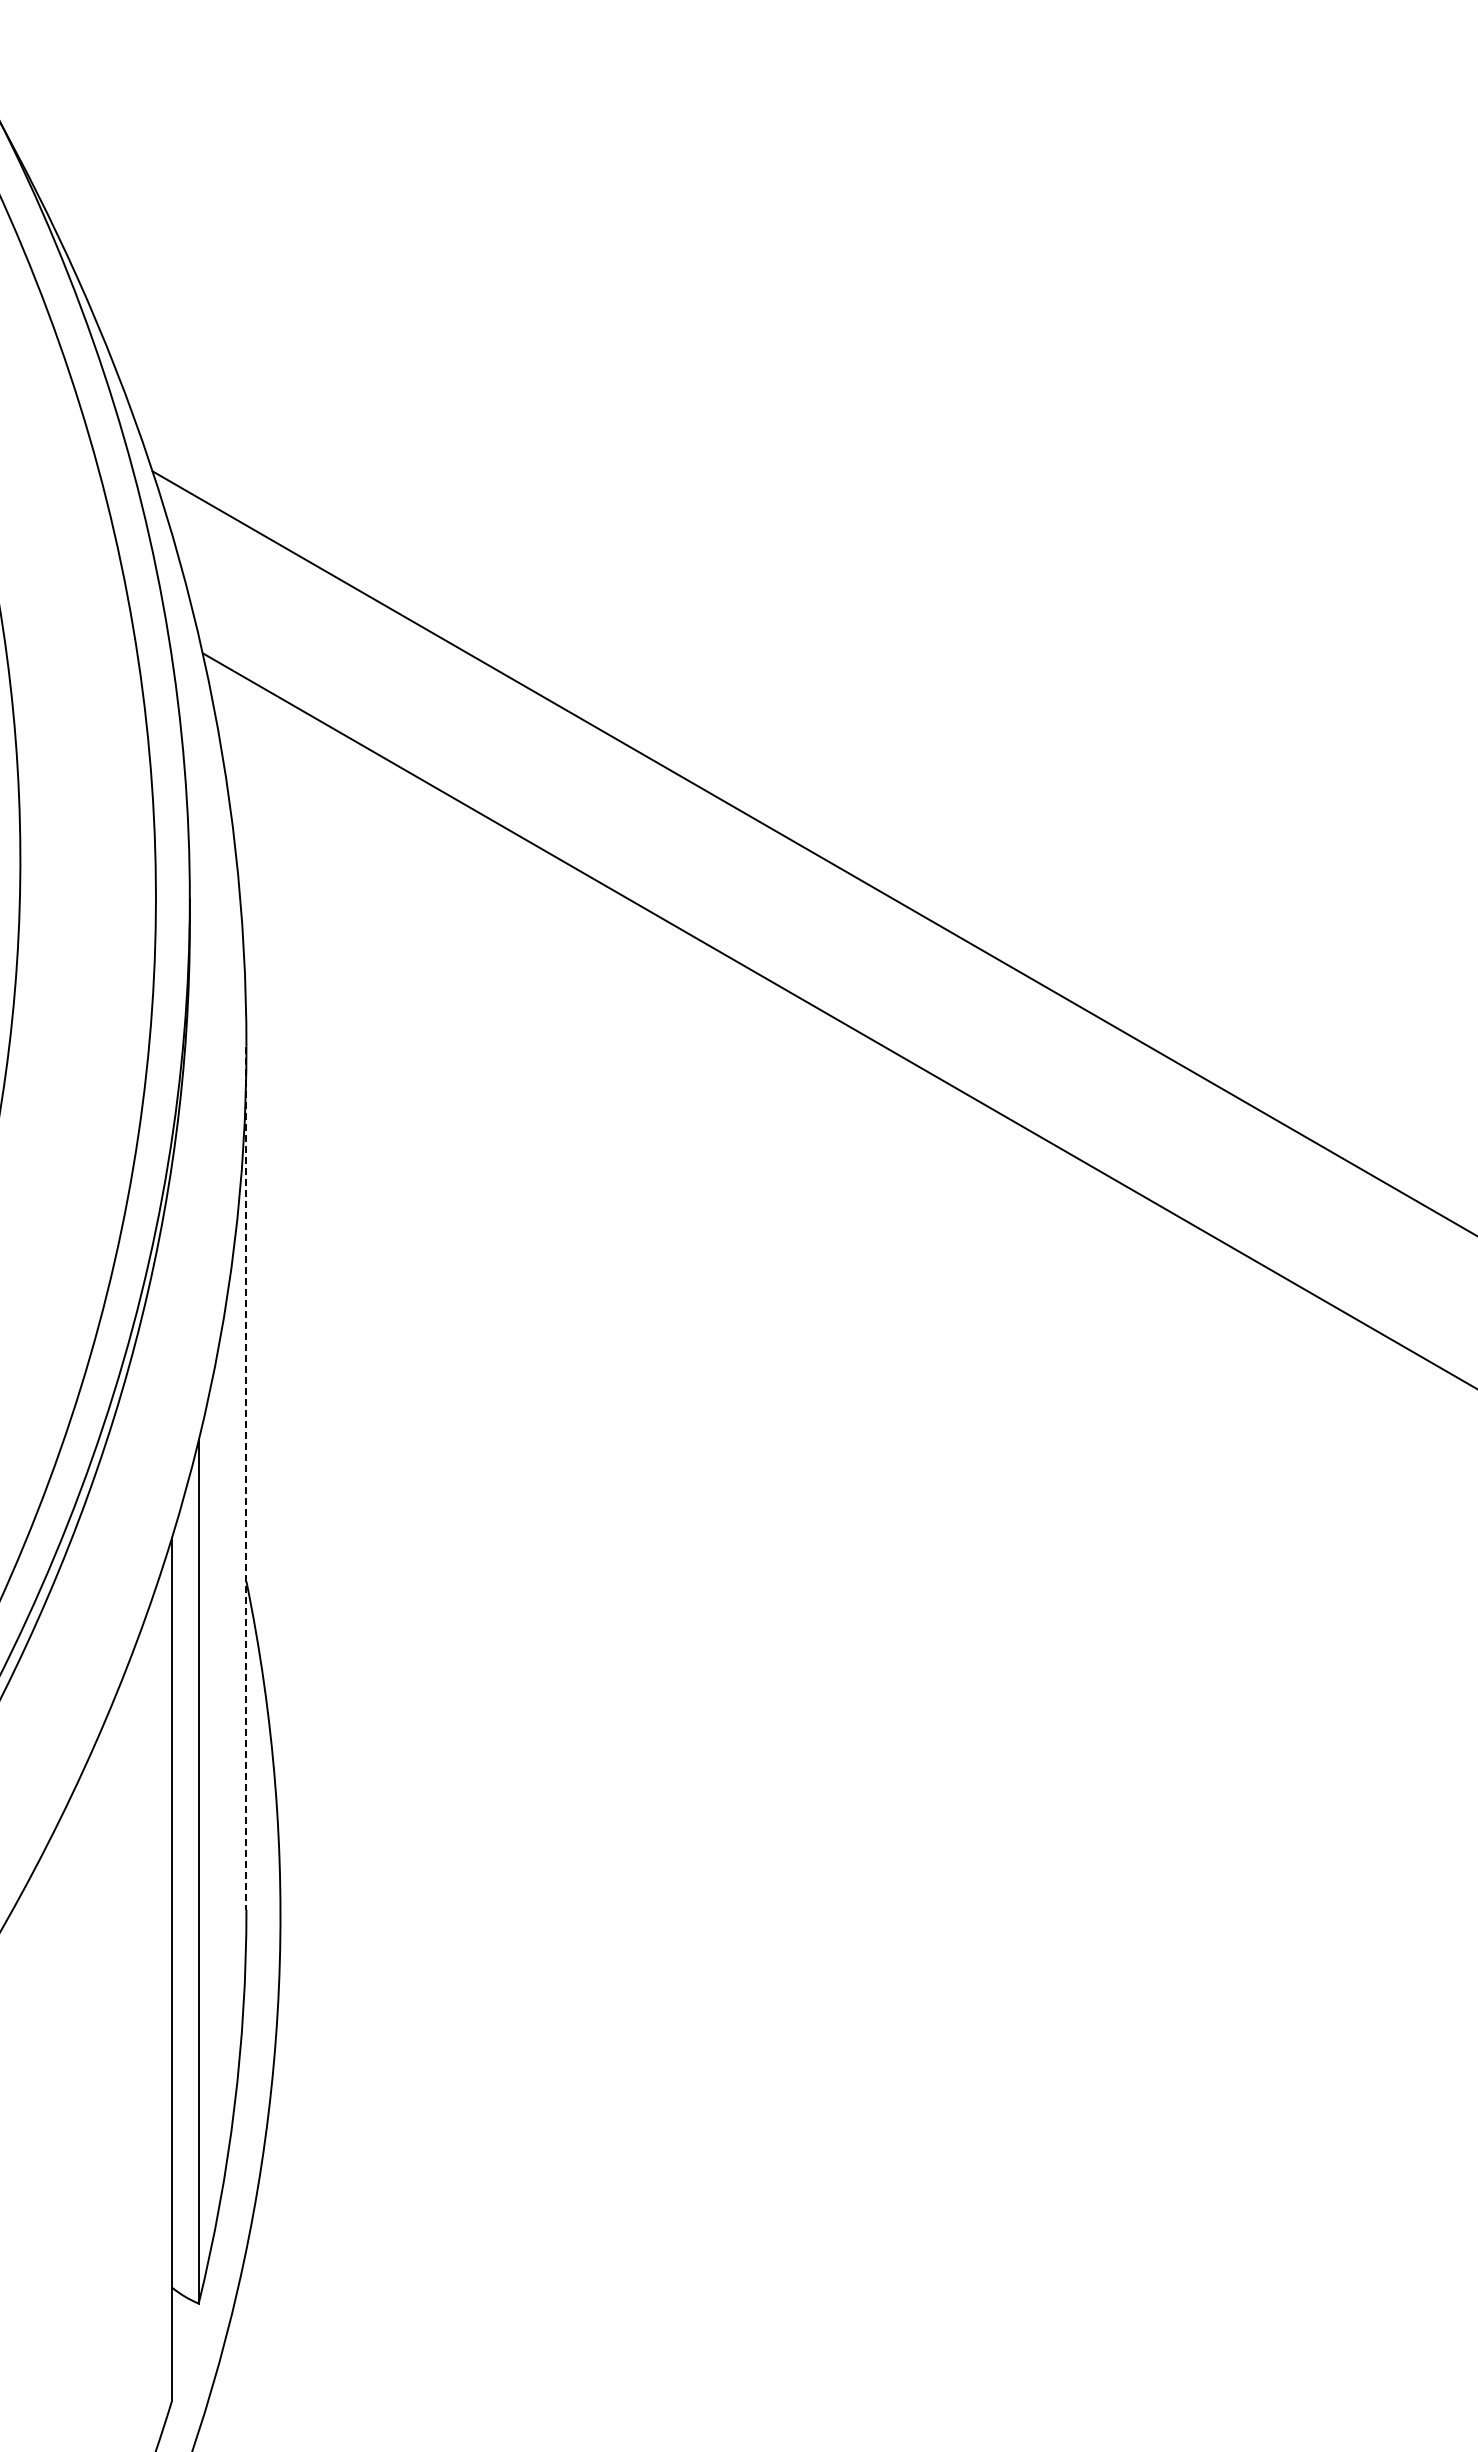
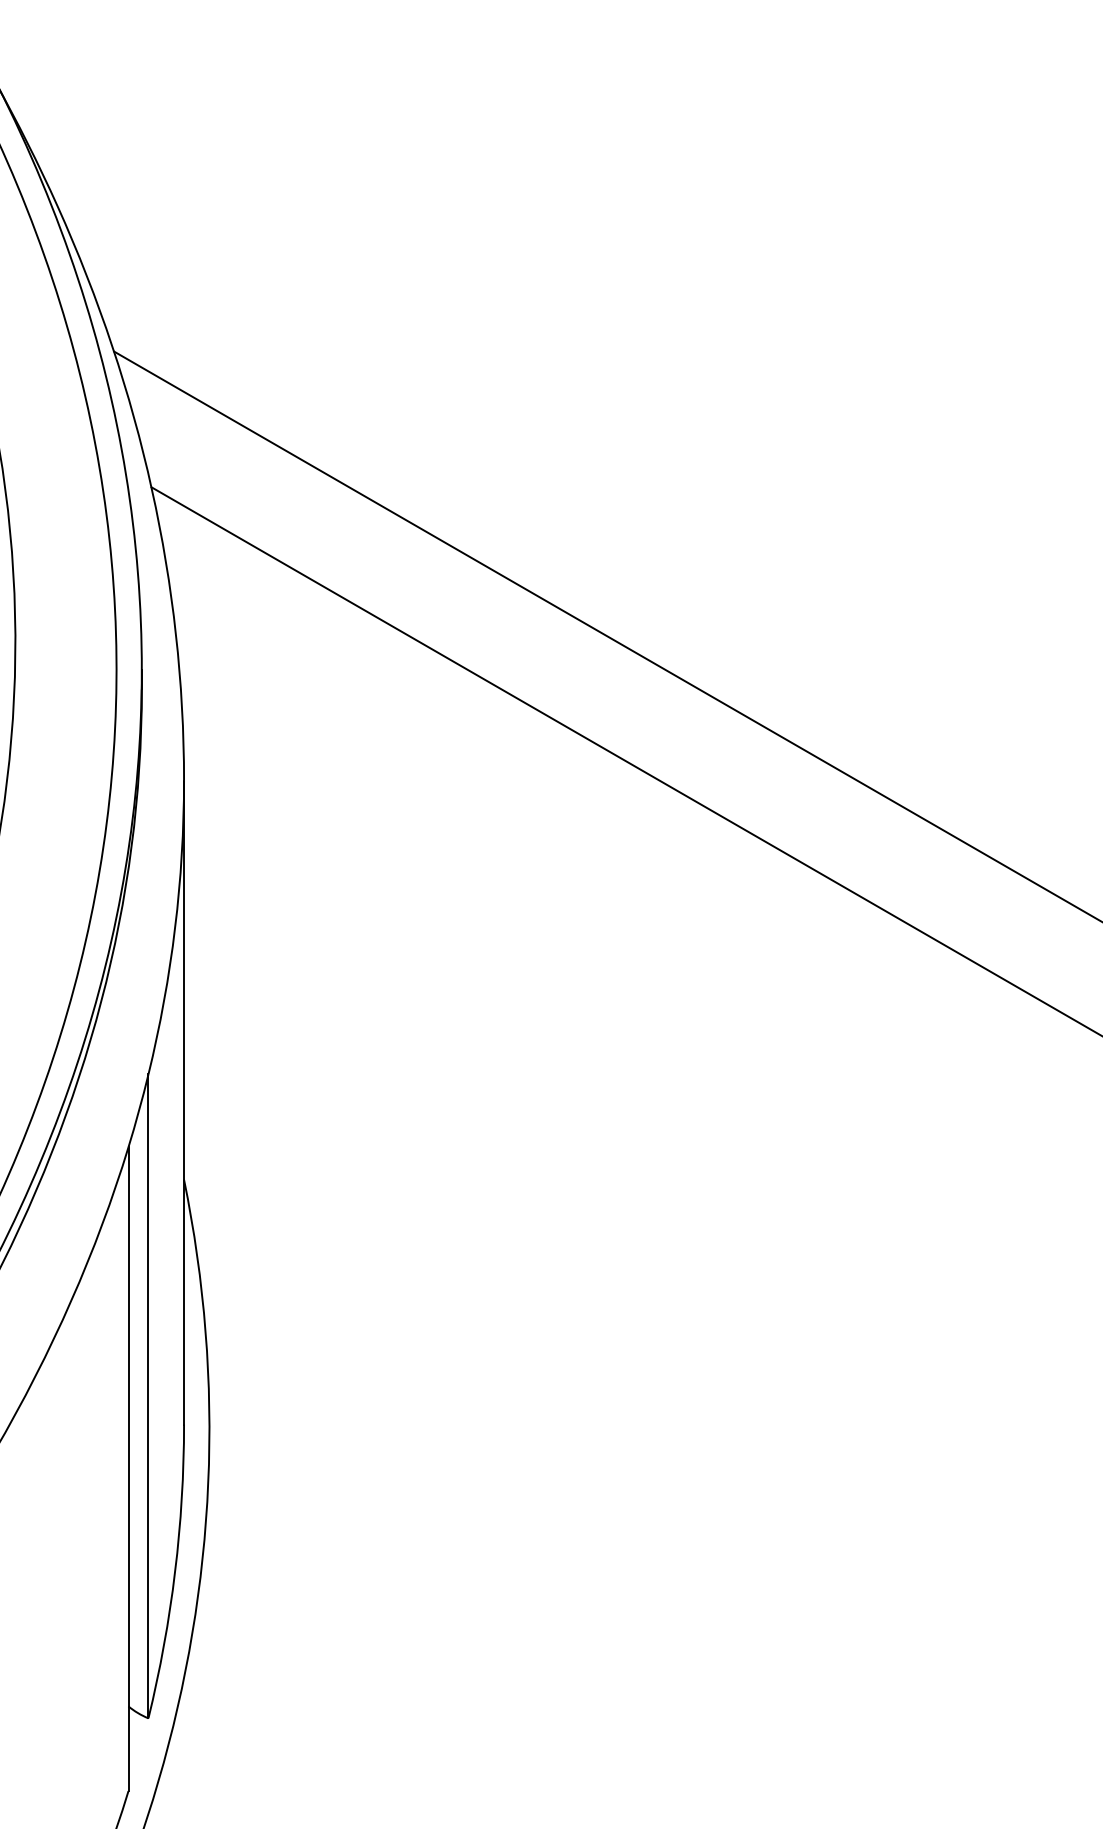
line: (246, 1478) -> (184, 1102), dashed -> solid

